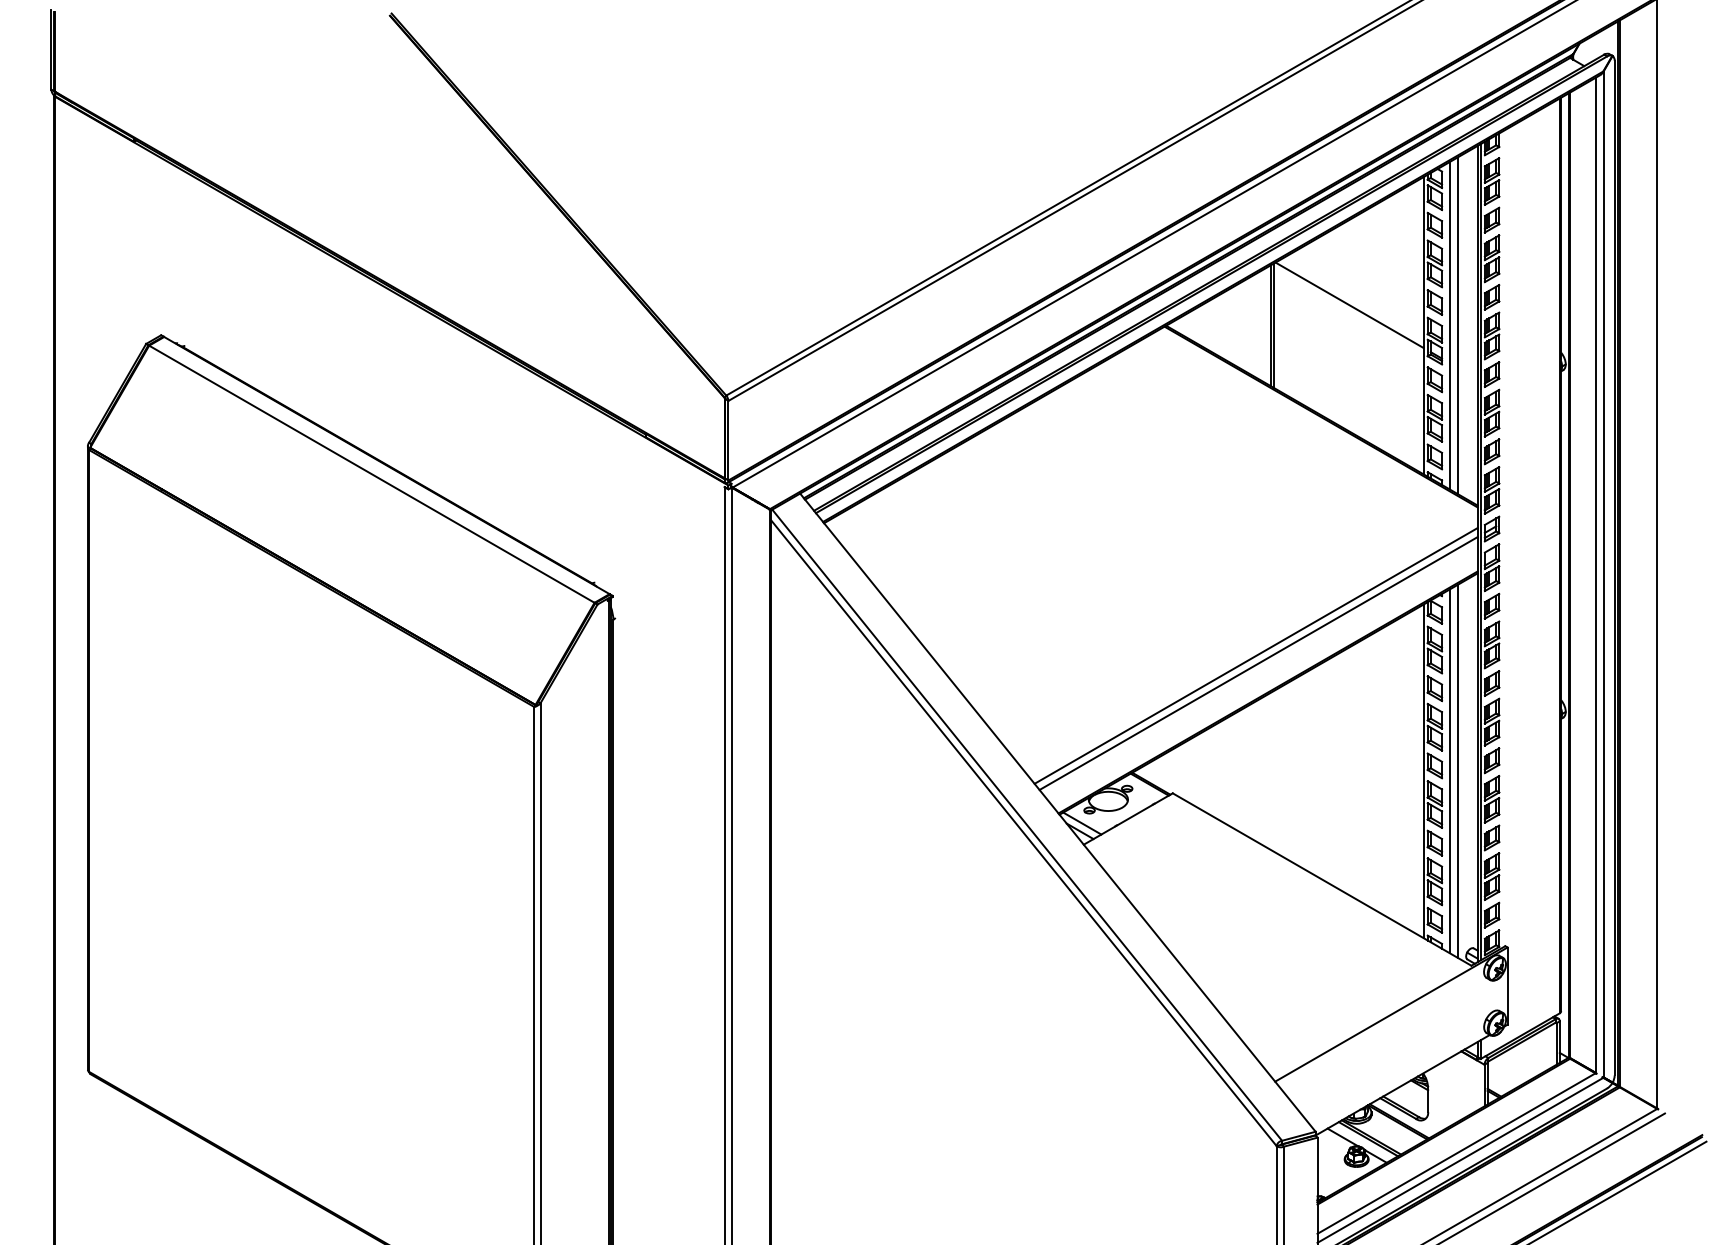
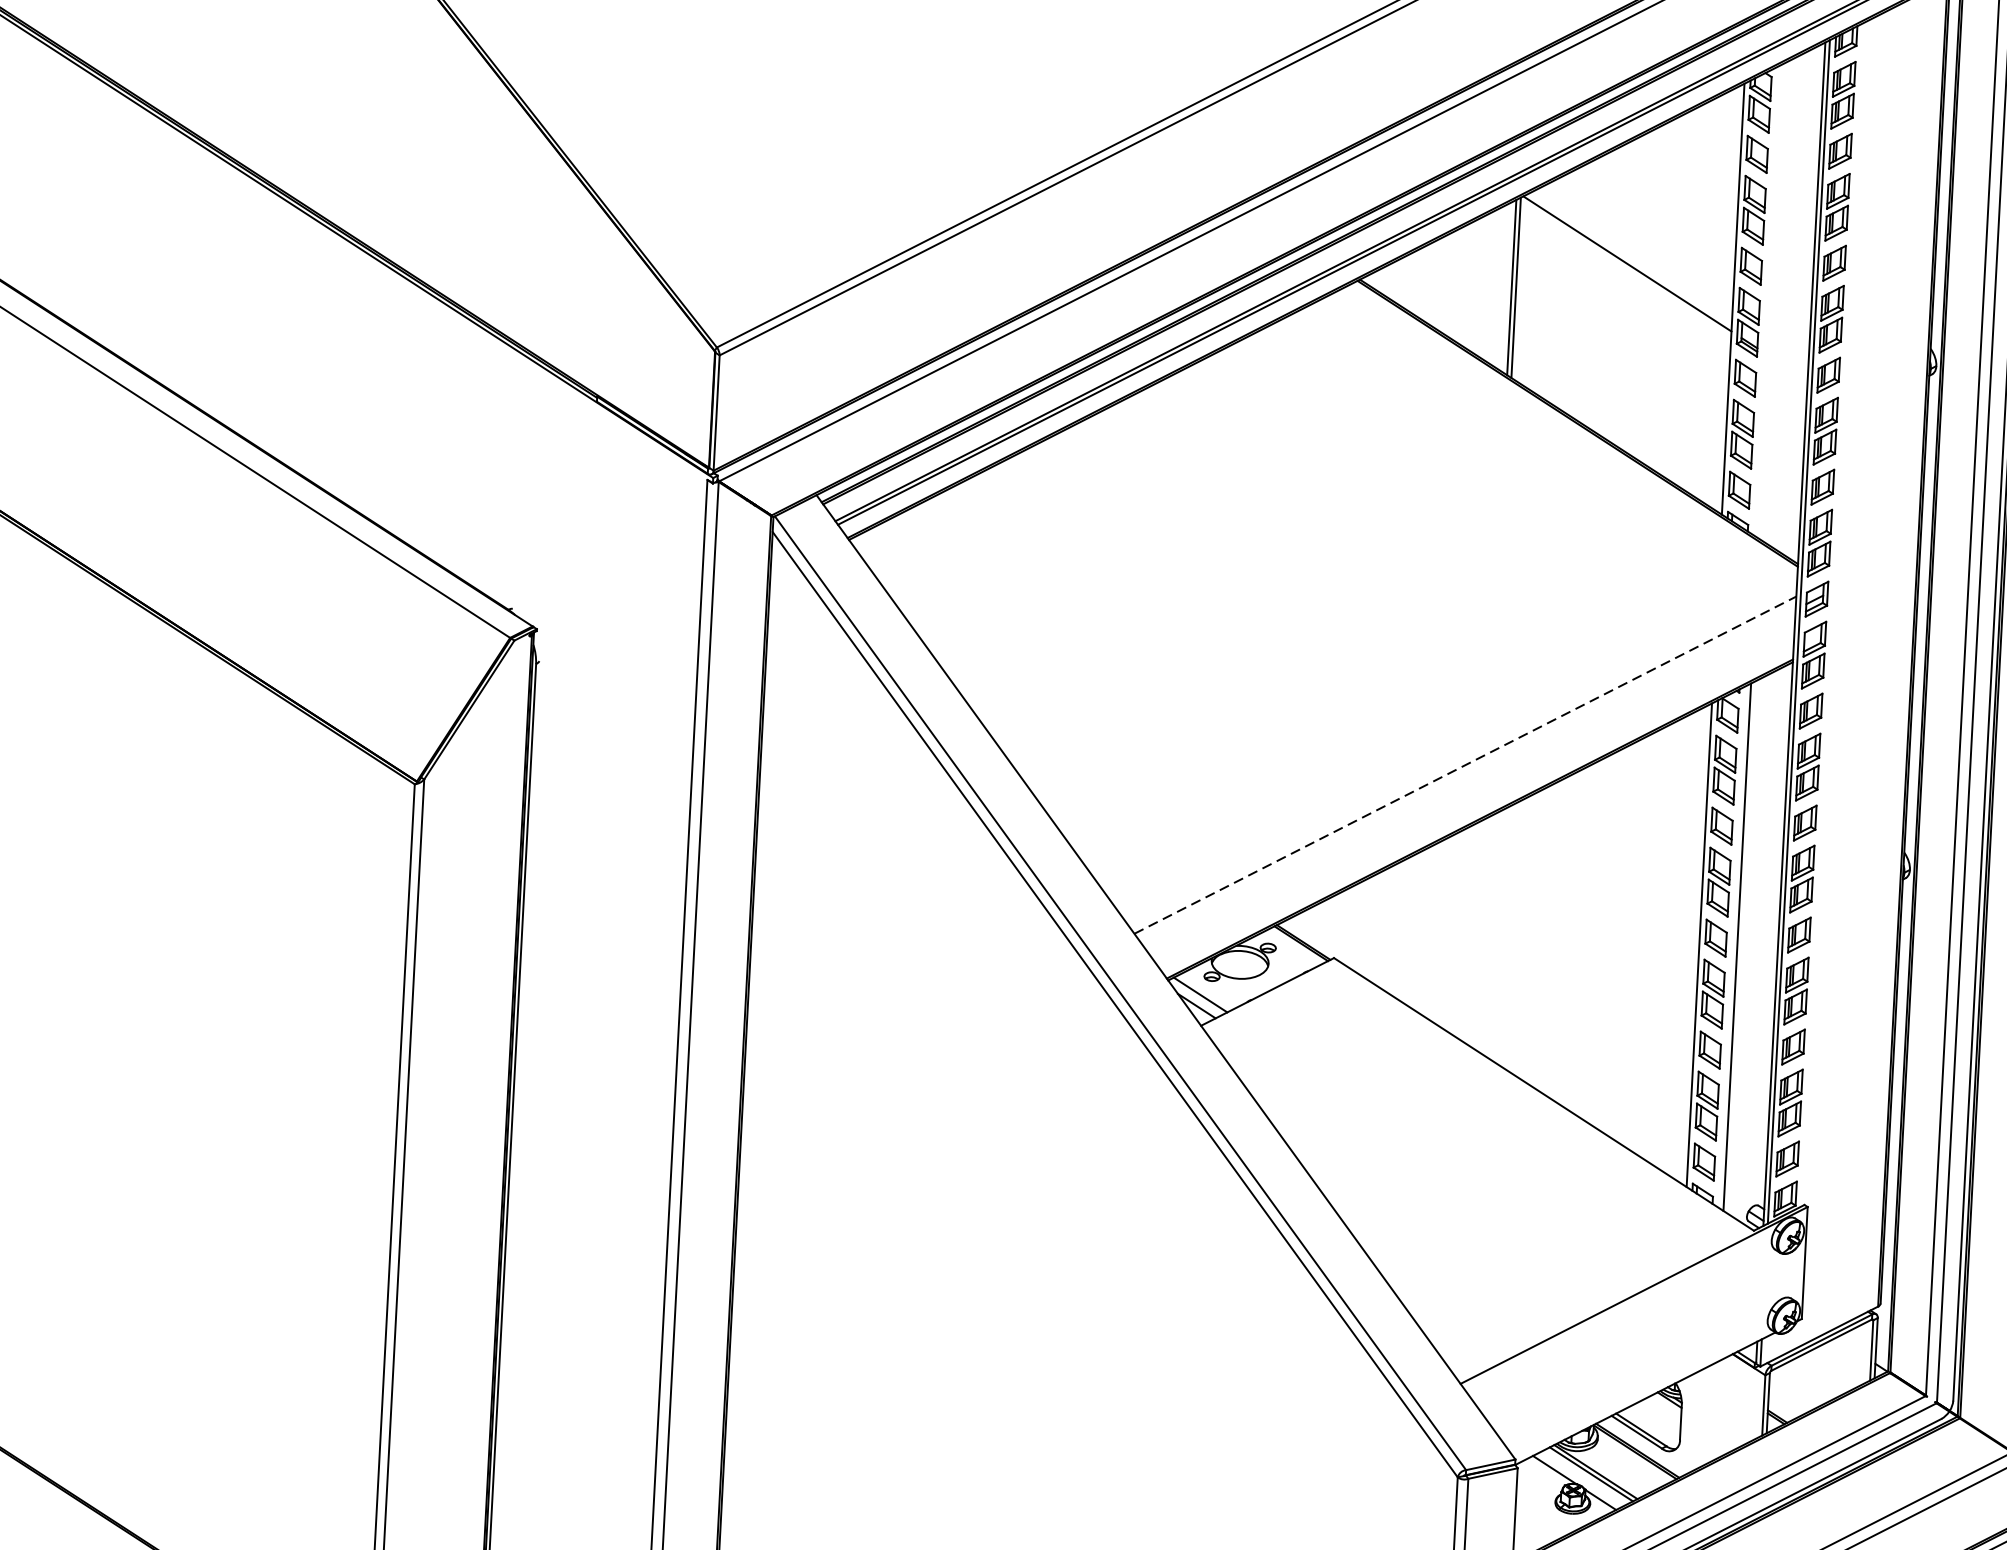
line: (1449, 325) -> (1770, 300), removed
line: (1457, 325) -> (1782, 301), removed
line: (1256, 655) -> (1465, 764), solid -> dashed
line: (1258, 663) -> (1468, 776), removed
line: (1457, 770) -> (1748, 946), removed

